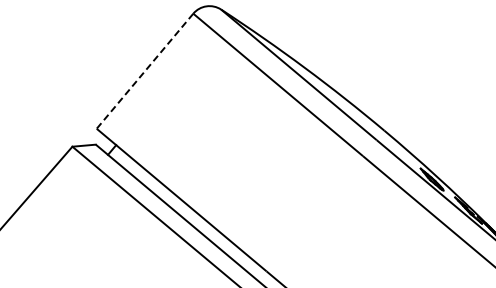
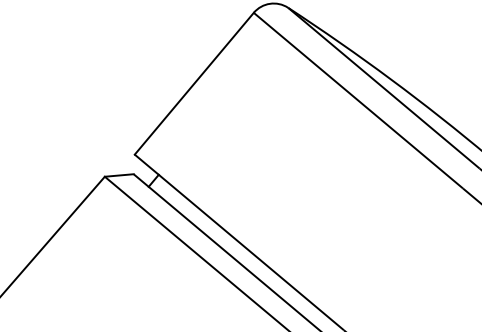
line: (144, 71) -> (193, 84), dashed -> solid

